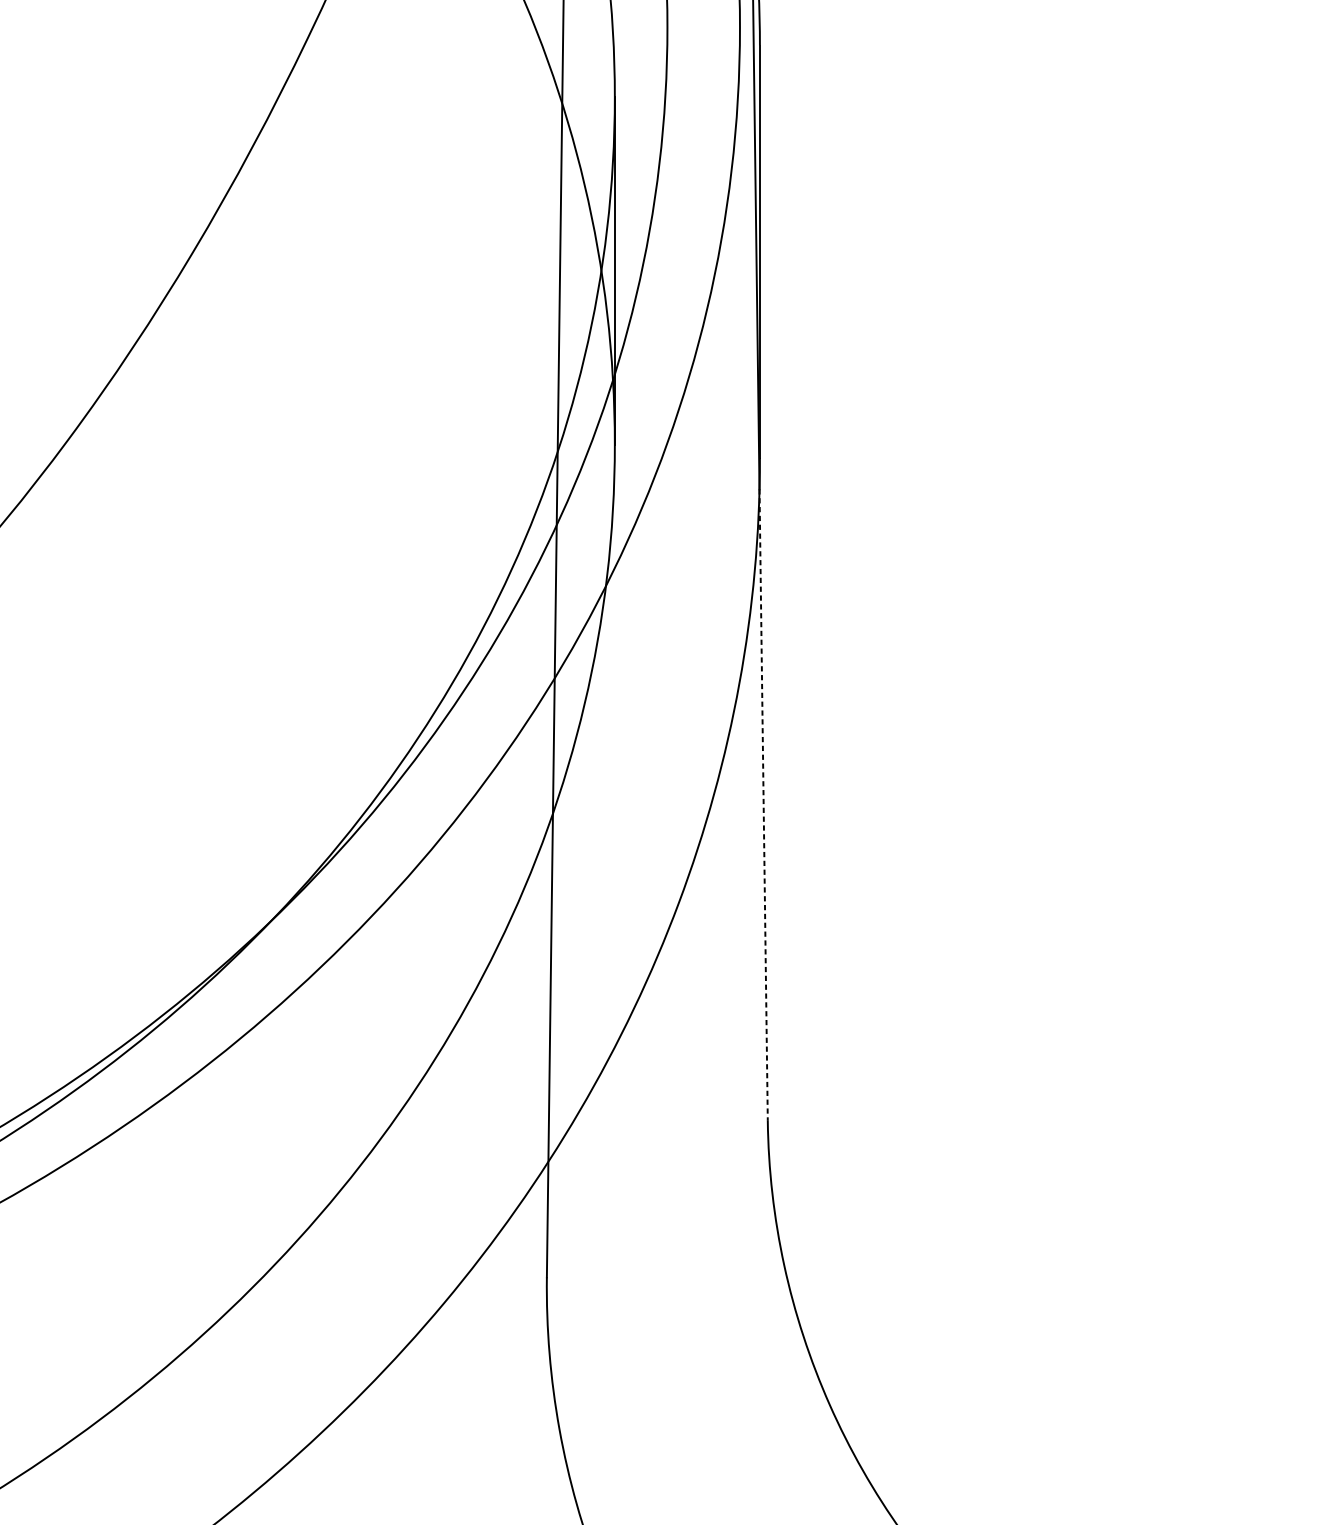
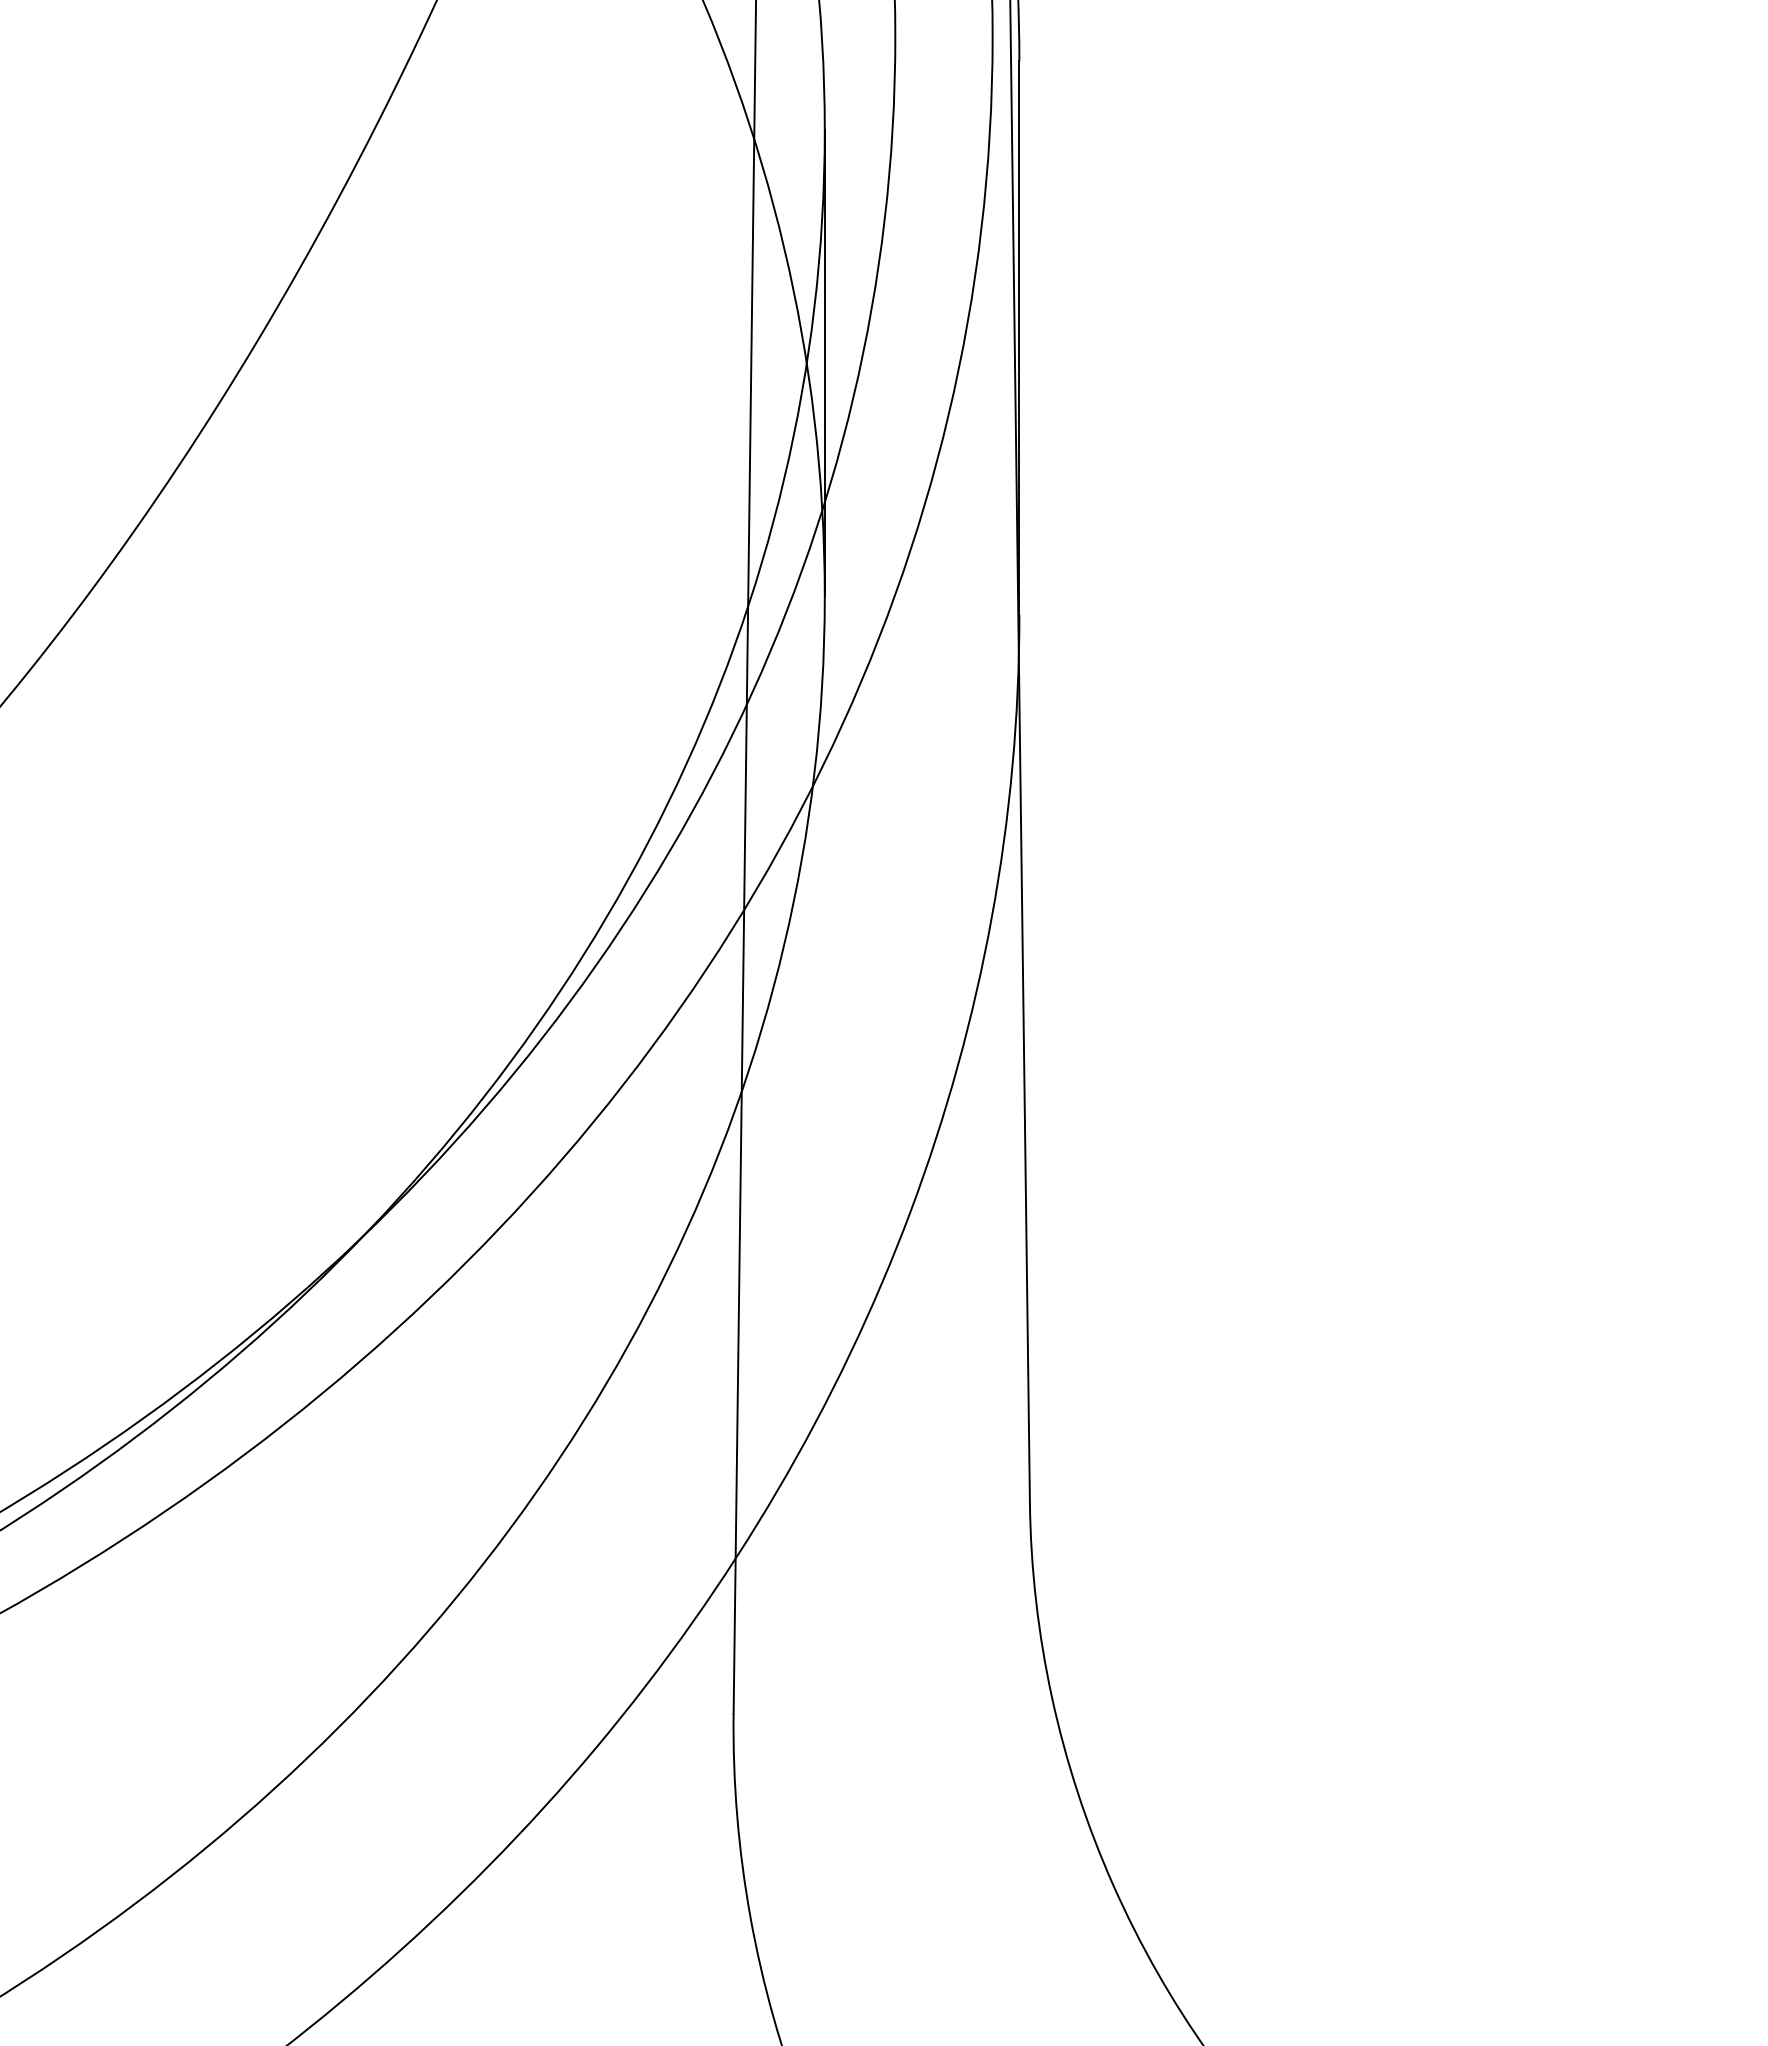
line: (763, 805) -> (1024, 1080), dashed -> solid

